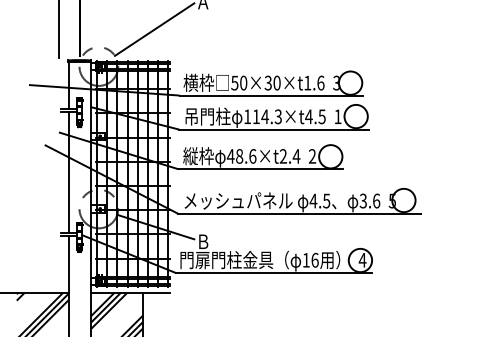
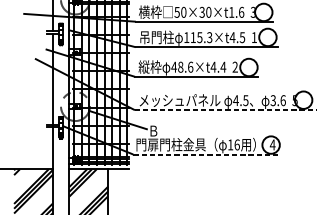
text: (265, 116) -> (200, 37), 114.3×t4.5 -> 115.3×t4.5
text: (283, 156) -> (213, 67), 48.6×t2.4 -> 48.6×t4.4
line: (300, 213) -> (226, 109), solid -> dashed
line: (274, 273) -> (206, 154), solid -> dashed

